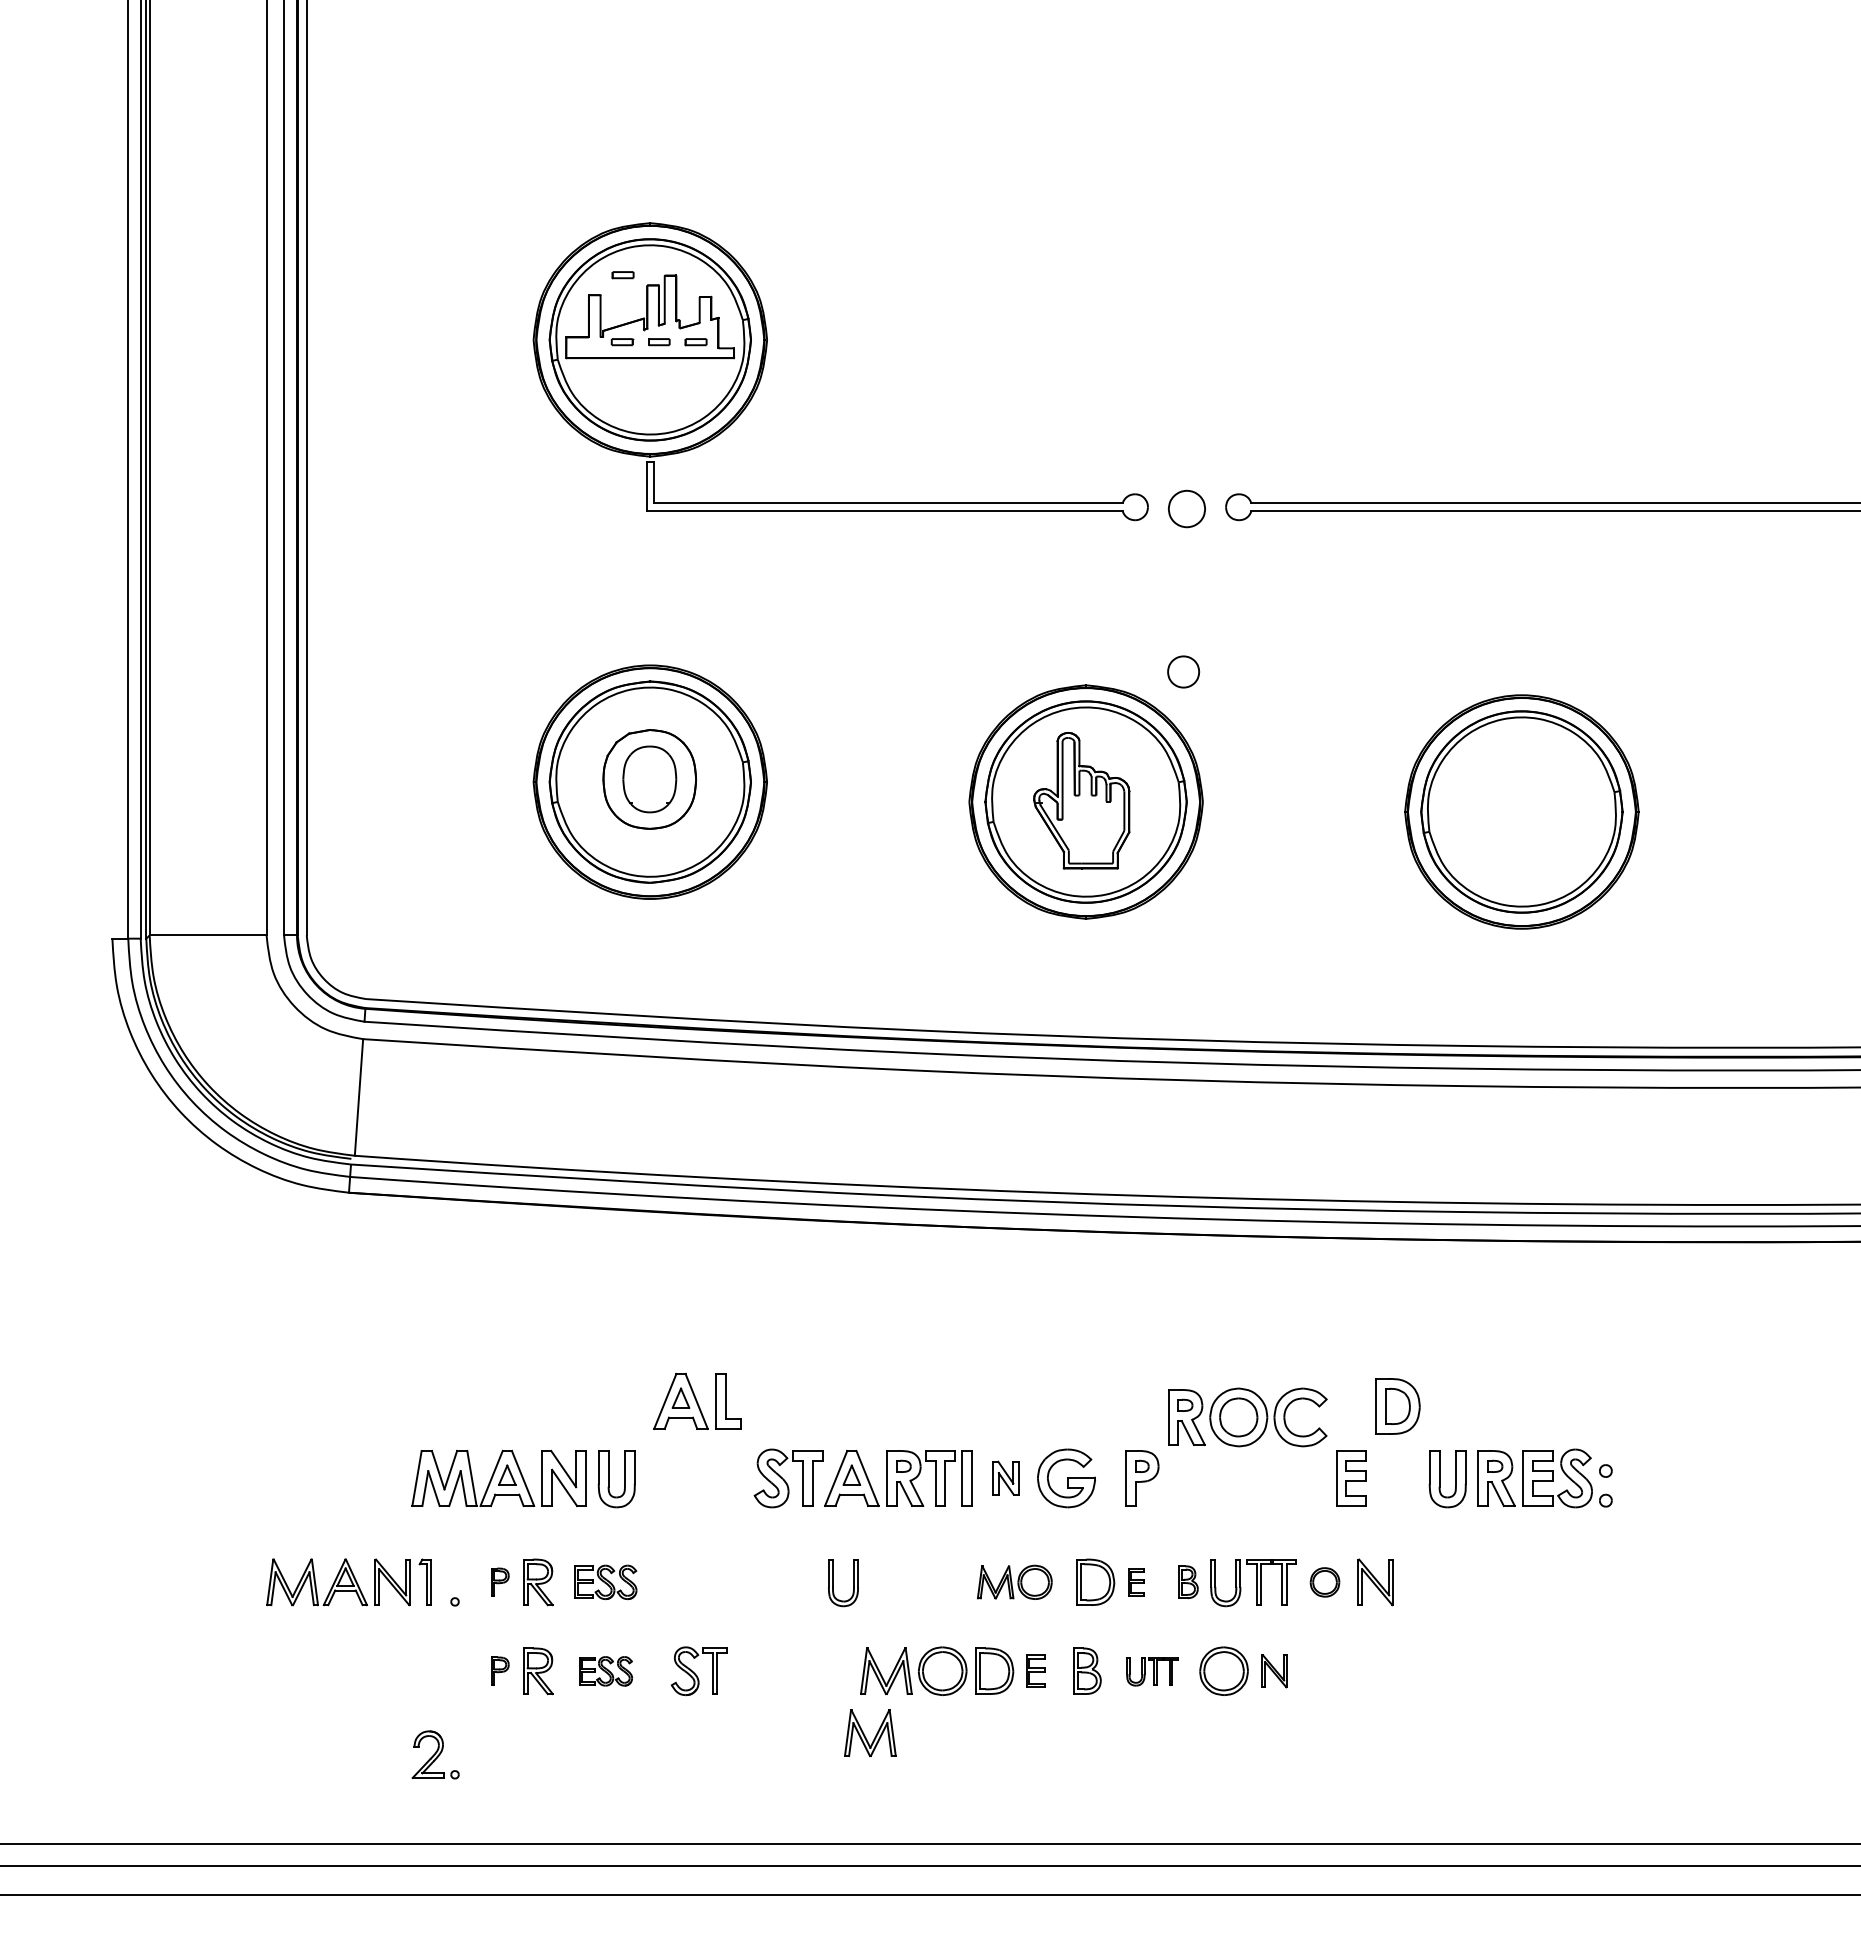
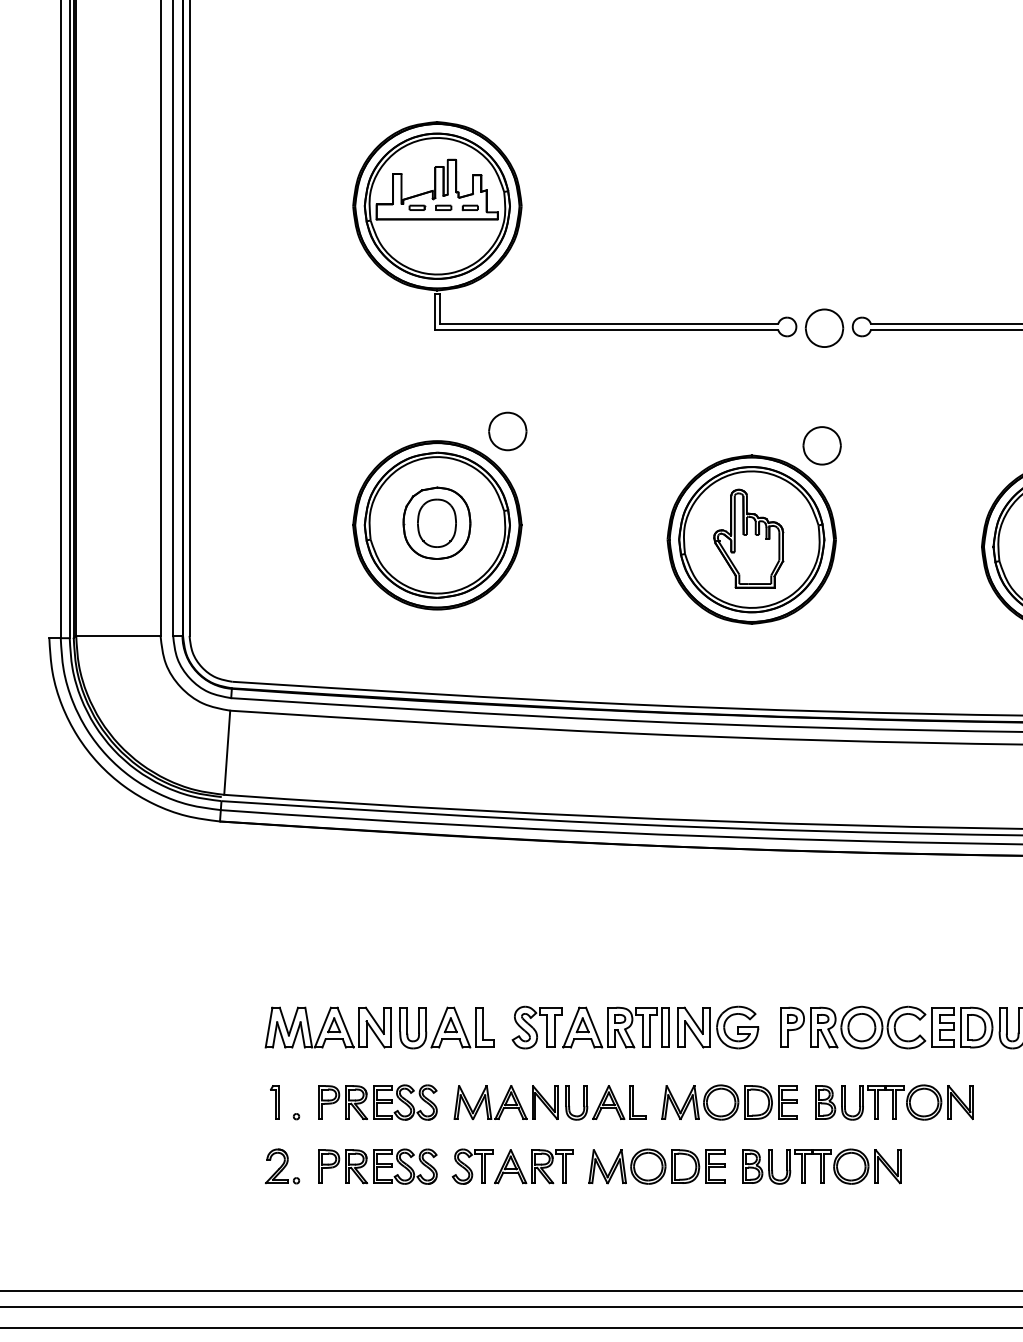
part: (622, 275) -> (417, 159), removed
part: (1186, 508) -> (824, 327), size x1.43
part: (747, 651) -> (507, 431), added
part: (1183, 671) -> (822, 445), size x1.67
part: (697, 1401) -> (462, 1027), moved
part: (1397, 1406) -> (976, 1027), moved
part: (1247, 1417) -> (868, 1027), moved
part: (1005, 1477) -> (693, 1026), size x1.67
part: (500, 1581) -> (329, 1101), size x1.67
part: (1188, 1581) -> (825, 1101), size x1.43
part: (338, 1582) -> (506, 1102), moved
part: (605, 1582) -> (405, 1102), size x1.43
part: (902, 1582) -> (619, 1102), added
part: (1014, 1582) -> (700, 1102), size x1.43
part: (1136, 1582) -> (788, 1102), size x1.67
part: (1324, 1582) -> (923, 1102), size x1.67
part: (500, 1670) -> (329, 1166), size x1.67
part: (1035, 1670) -> (715, 1166), size x1.43
part: (605, 1671) -> (405, 1166), size x1.67
part: (784, 1671) -> (534, 1166), added
part: (1152, 1671) -> (799, 1166), size x1.67
part: (1274, 1671) -> (887, 1166), size x1.43
part: (870, 1732) -> (596, 1210), removed
part: (435, 1754) -> (282, 1166), moved

